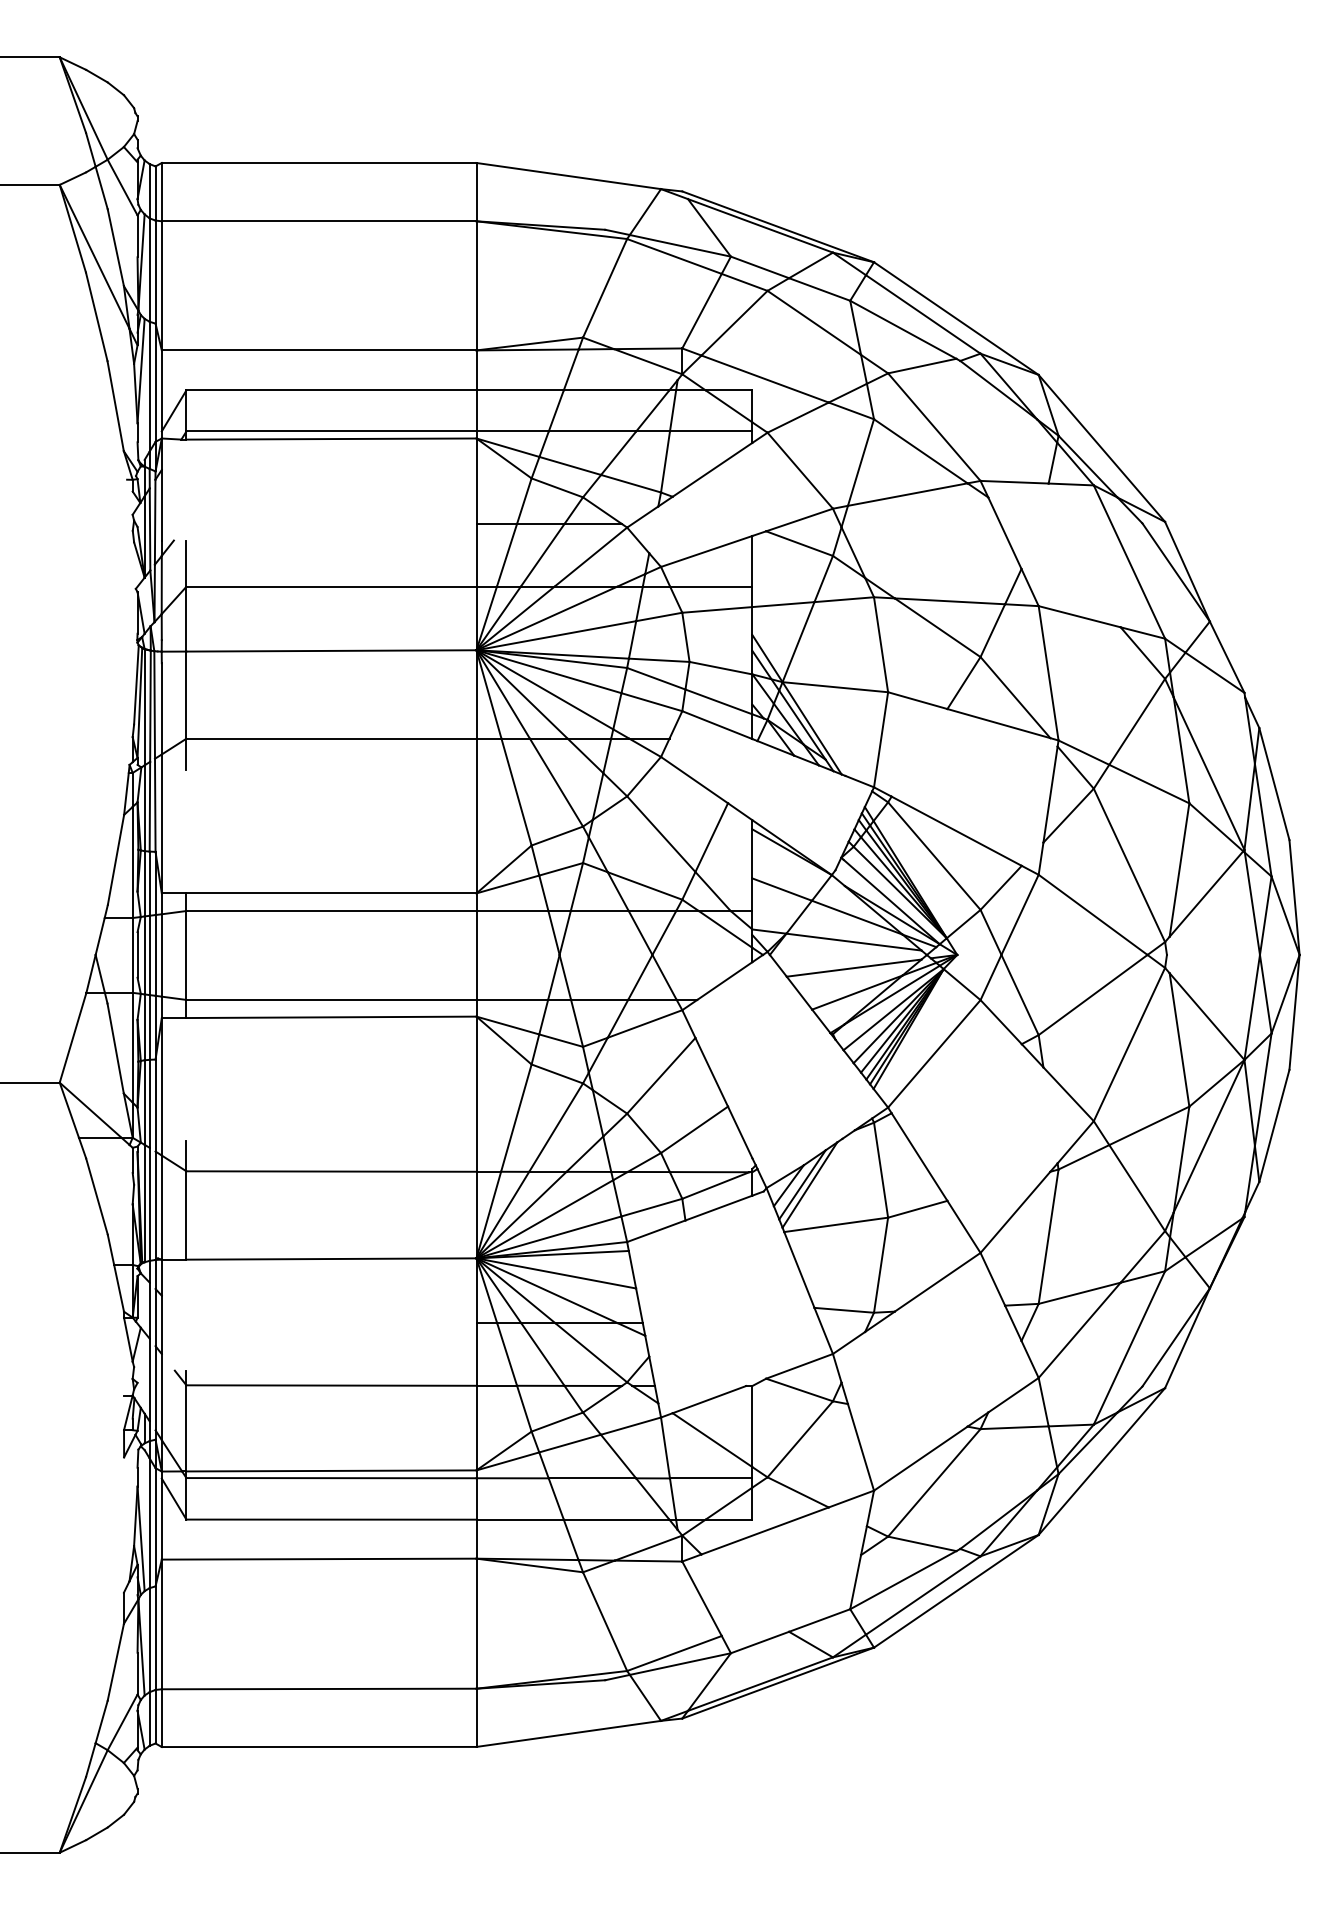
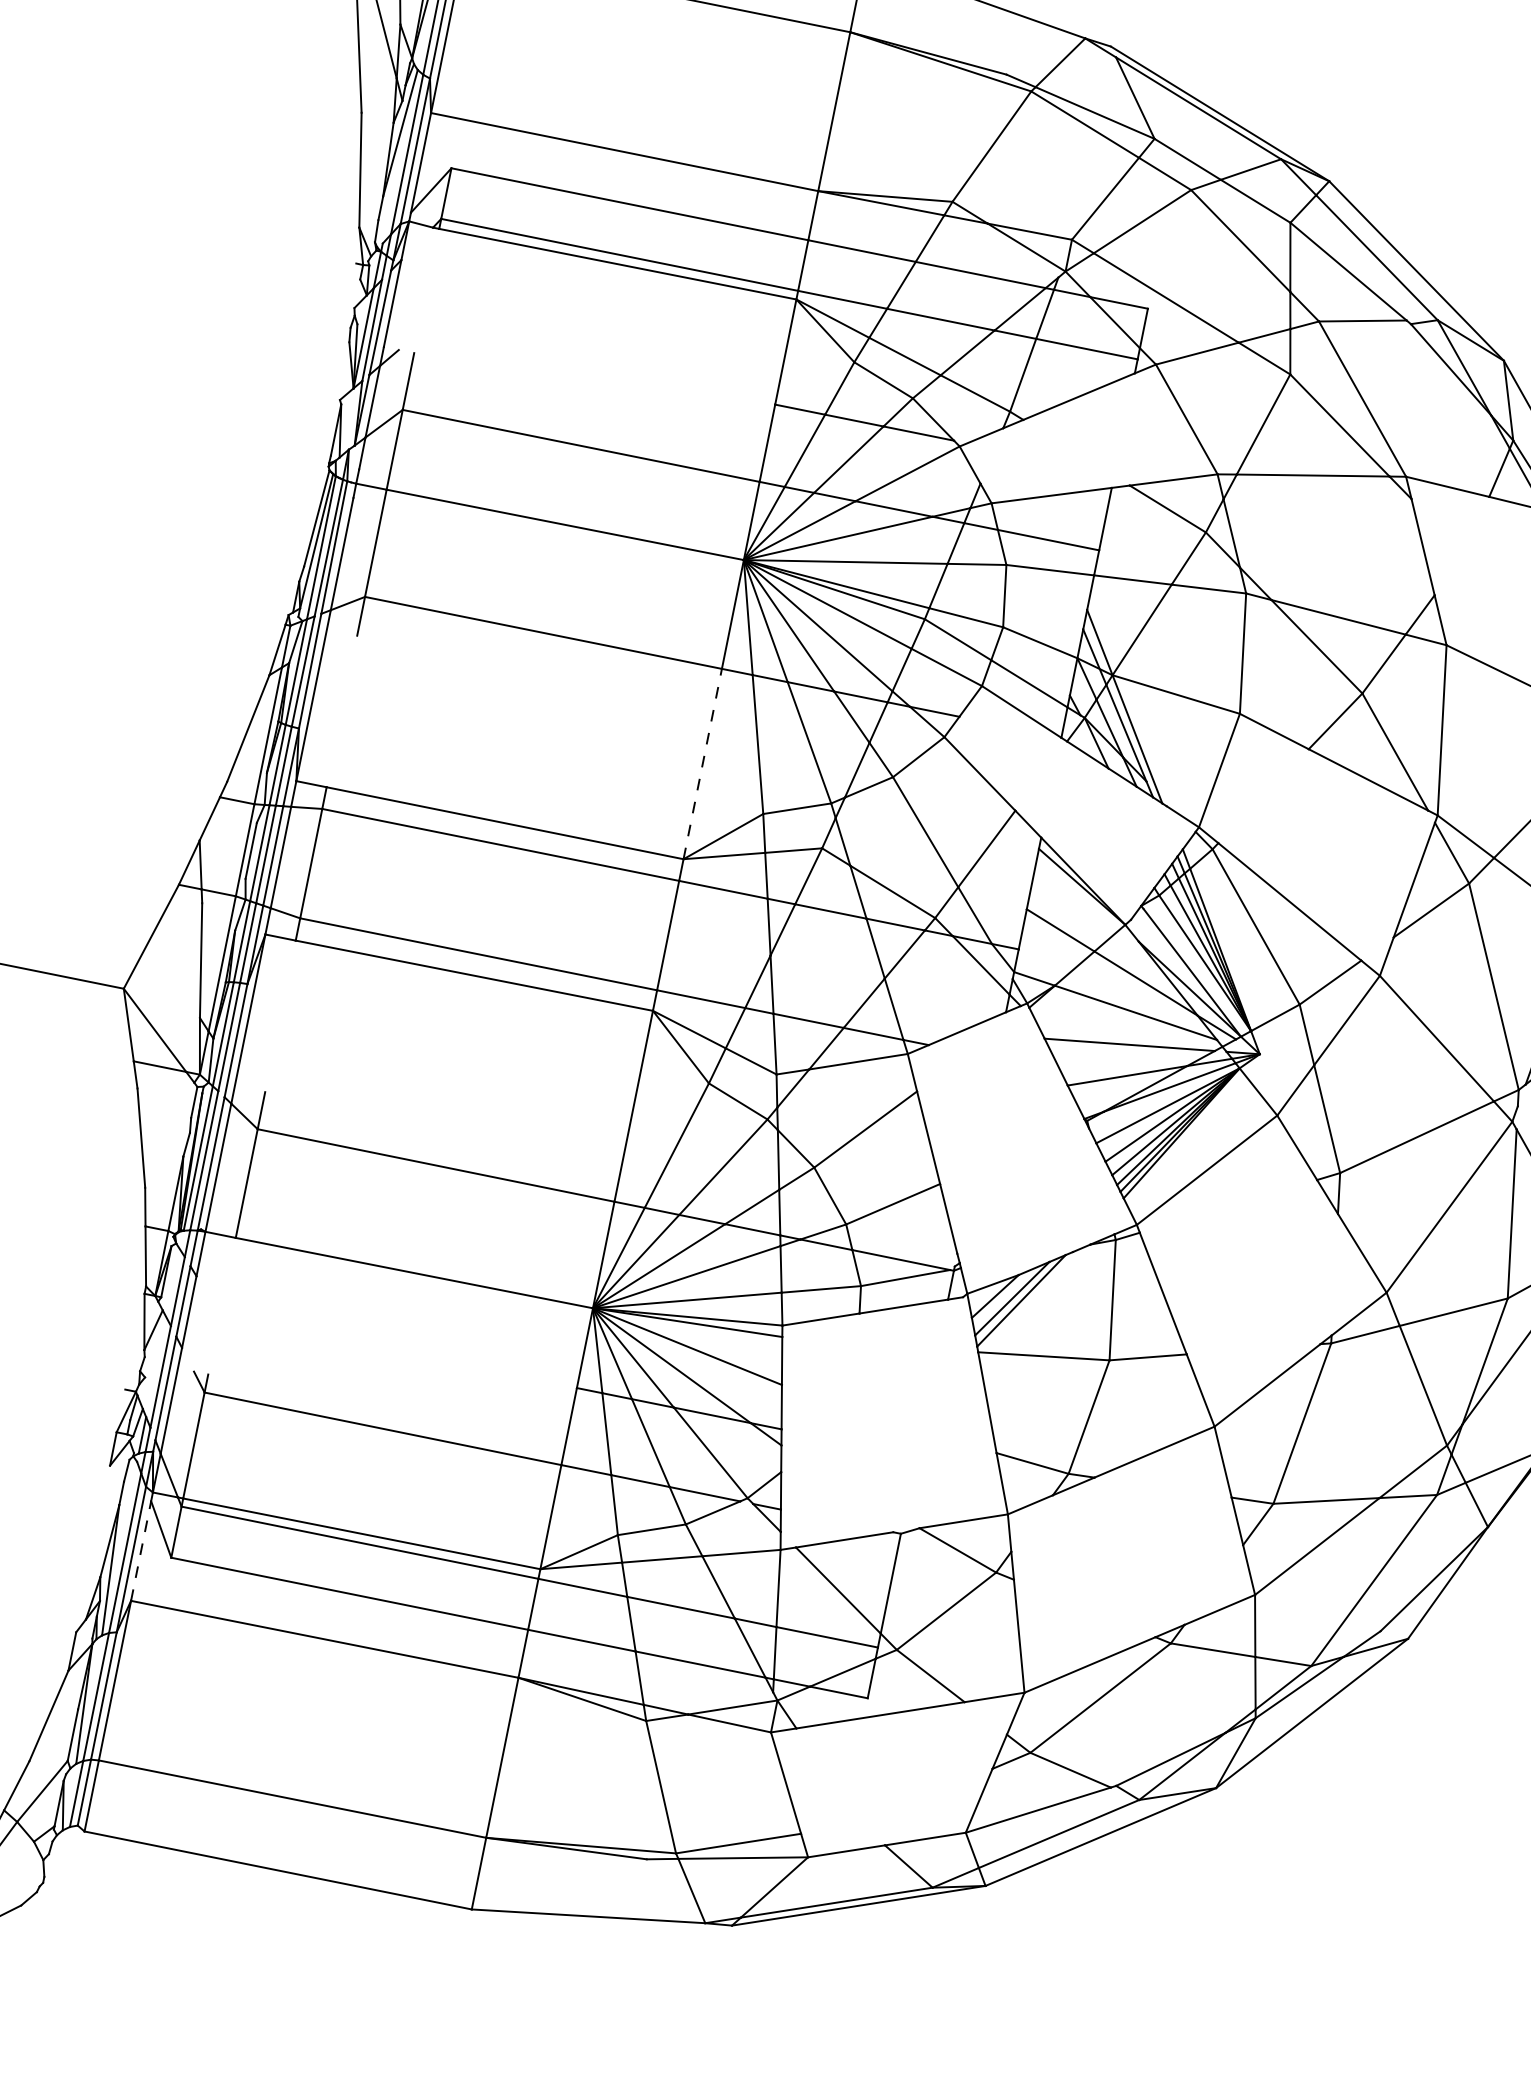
line: (476, 815) -> (702, 763), solid -> dashed
line: (161, 1518) -> (140, 1550), solid -> dashed

